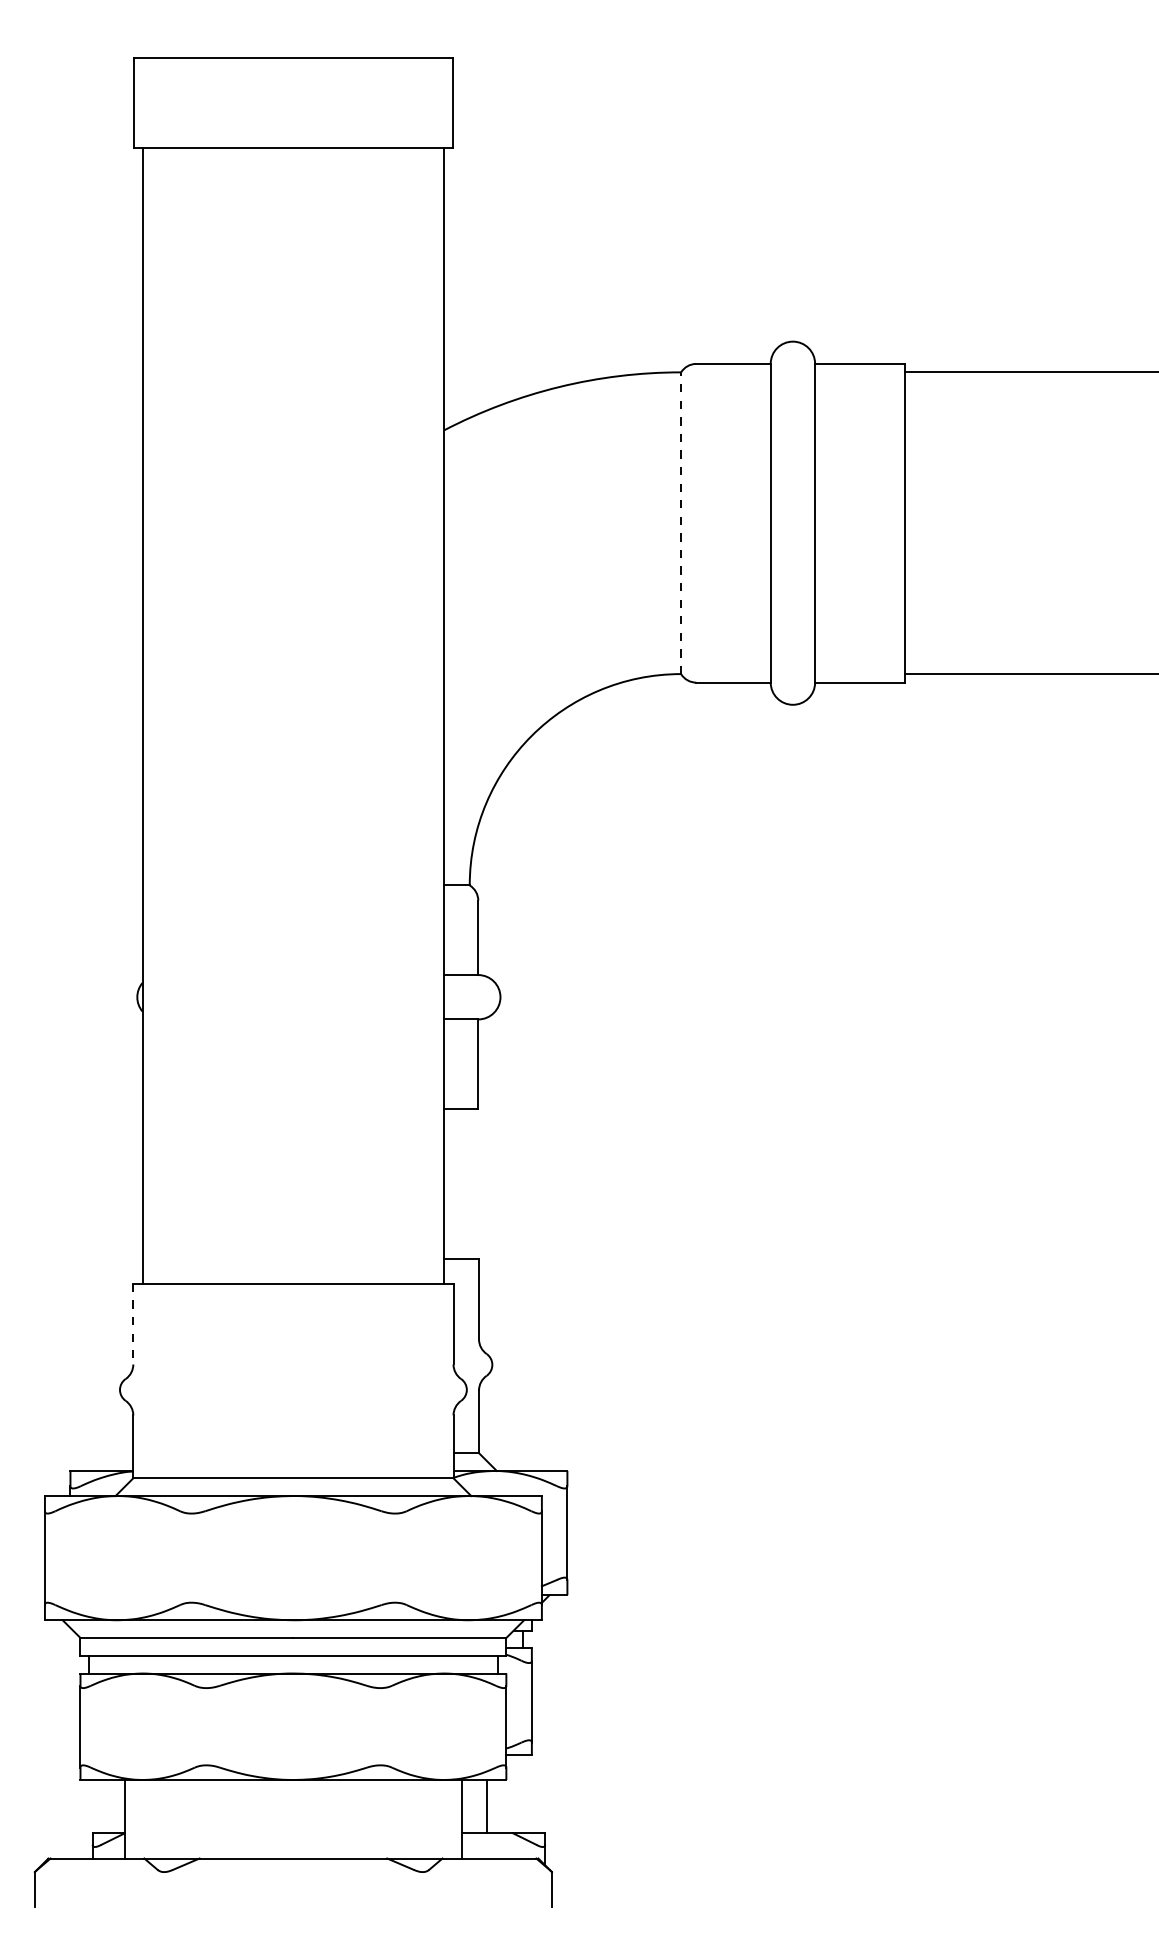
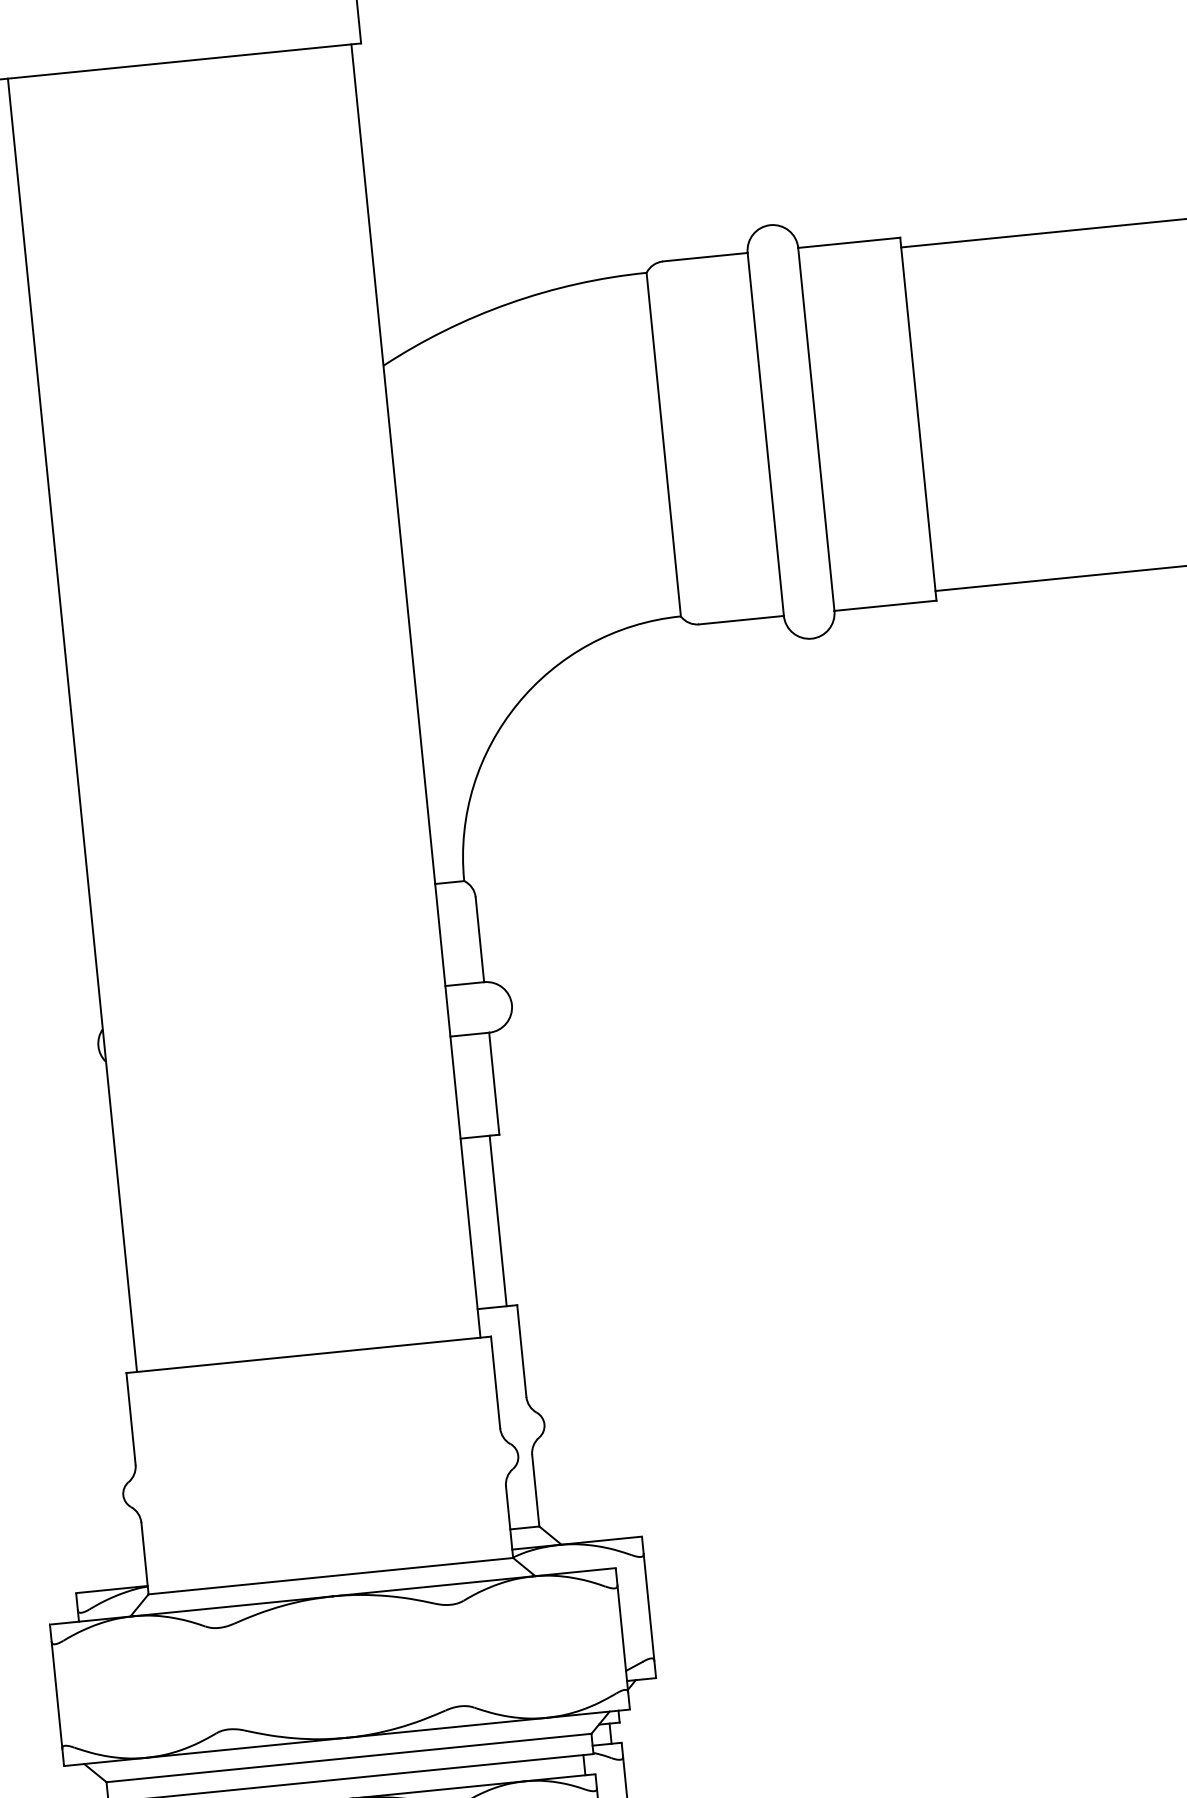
line: (681, 523) -> (664, 444), dashed -> solid
line: (469, 1183) -> (497, 1220), added
line: (133, 1324) -> (131, 1419), dashed -> solid

